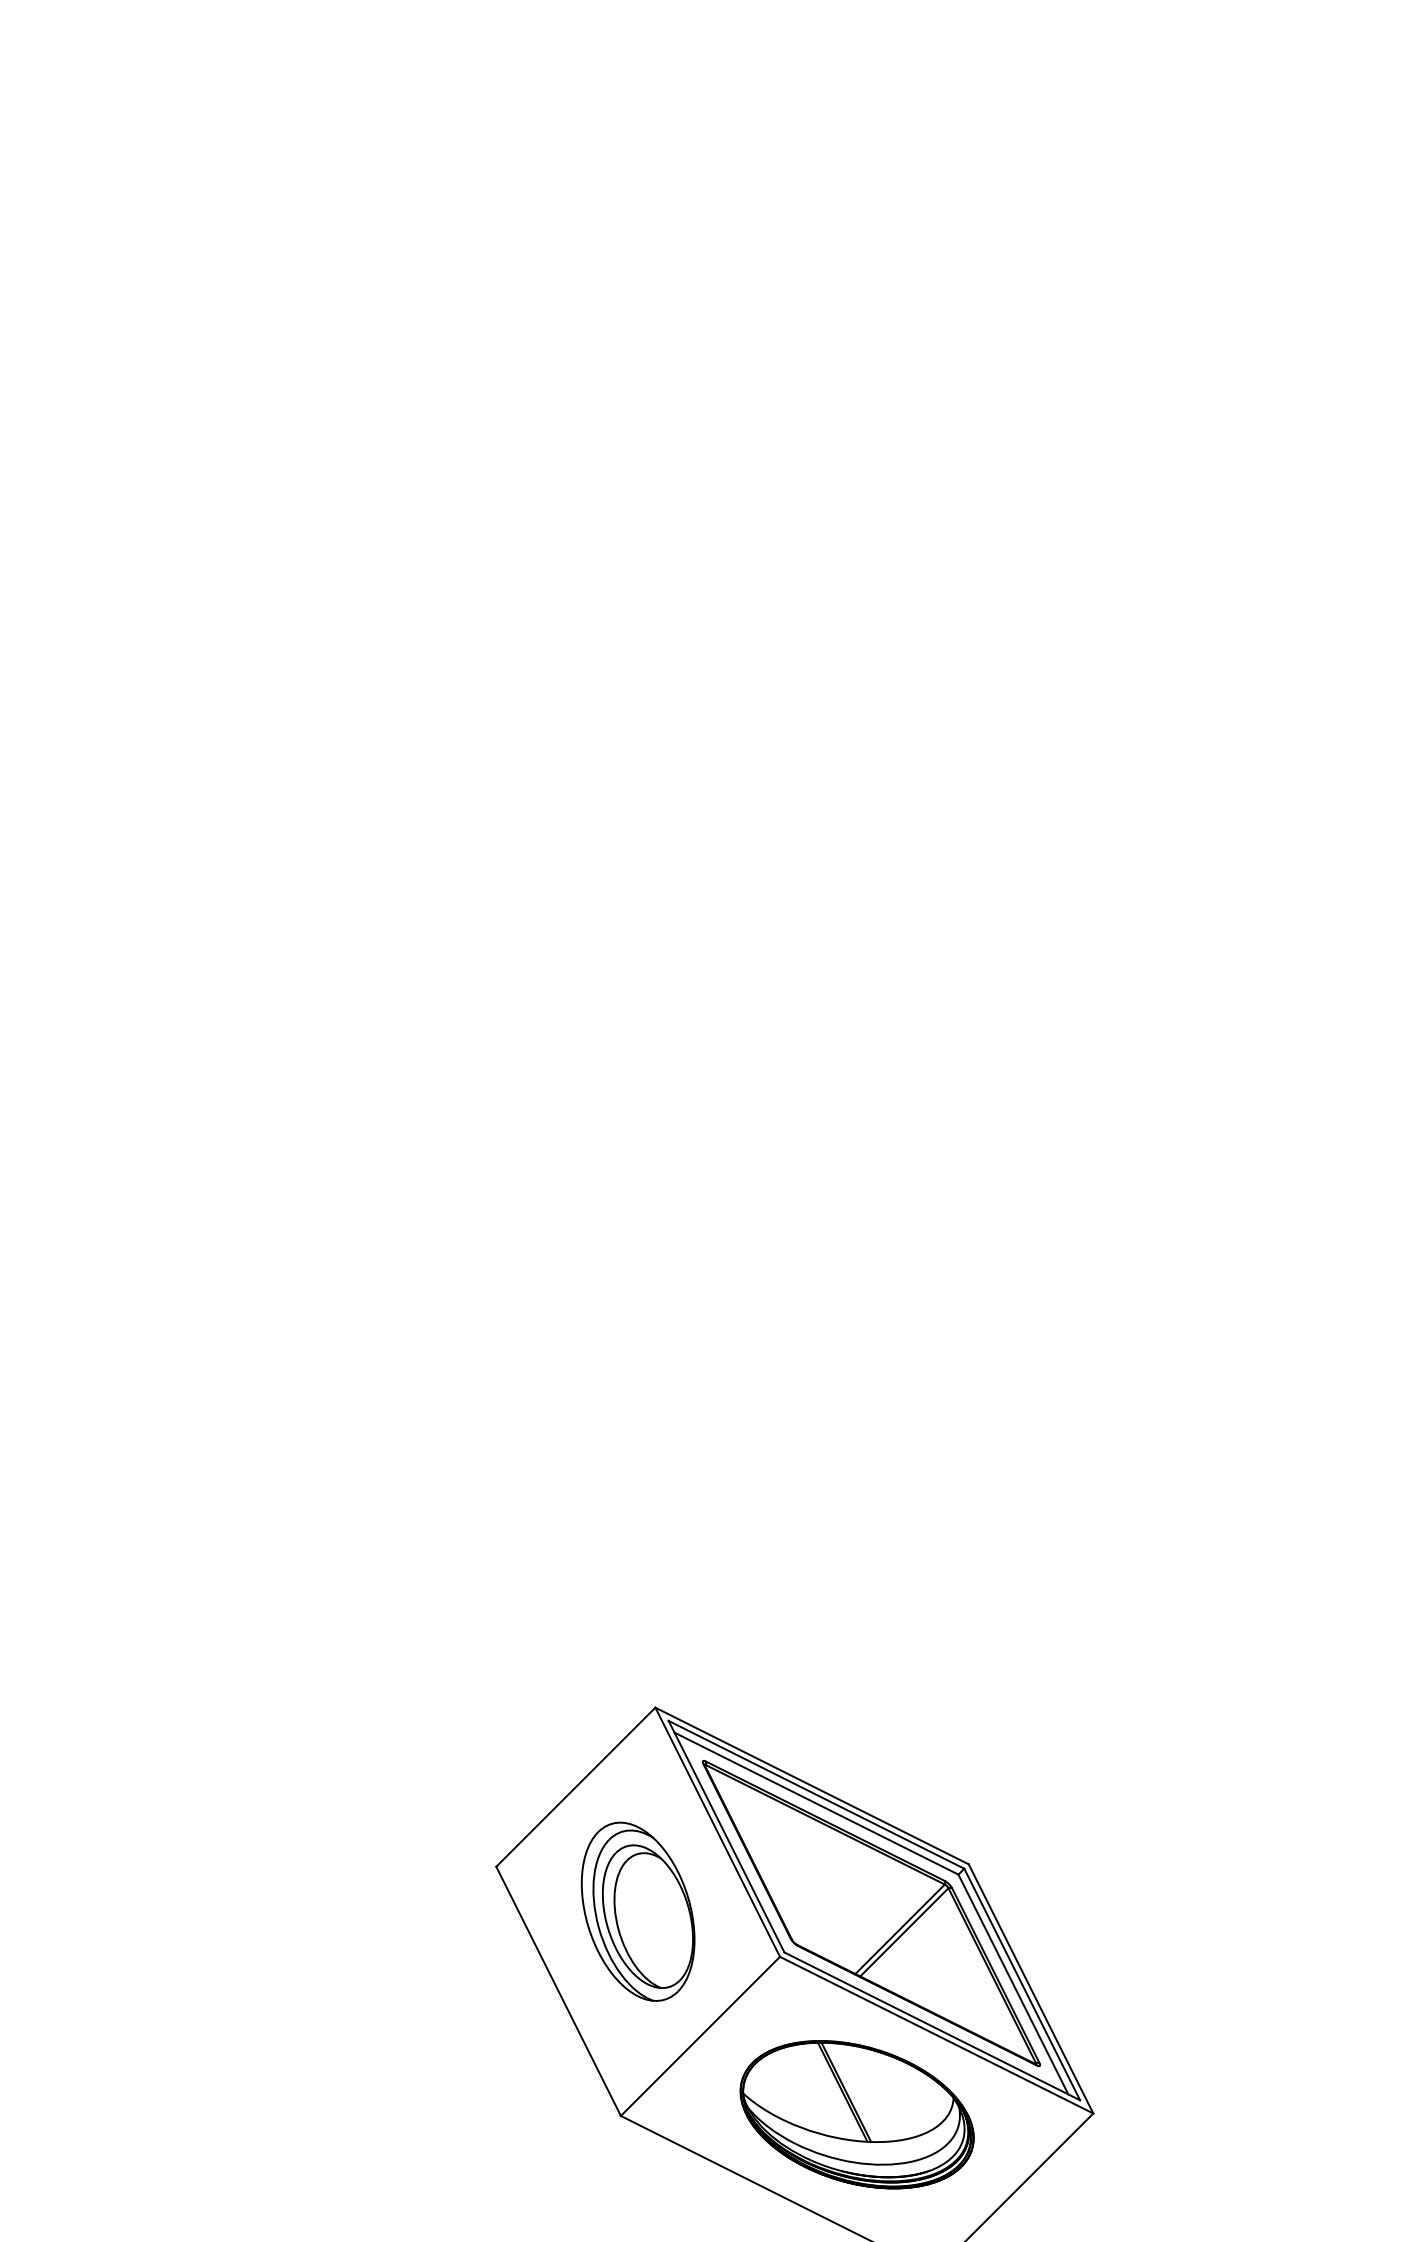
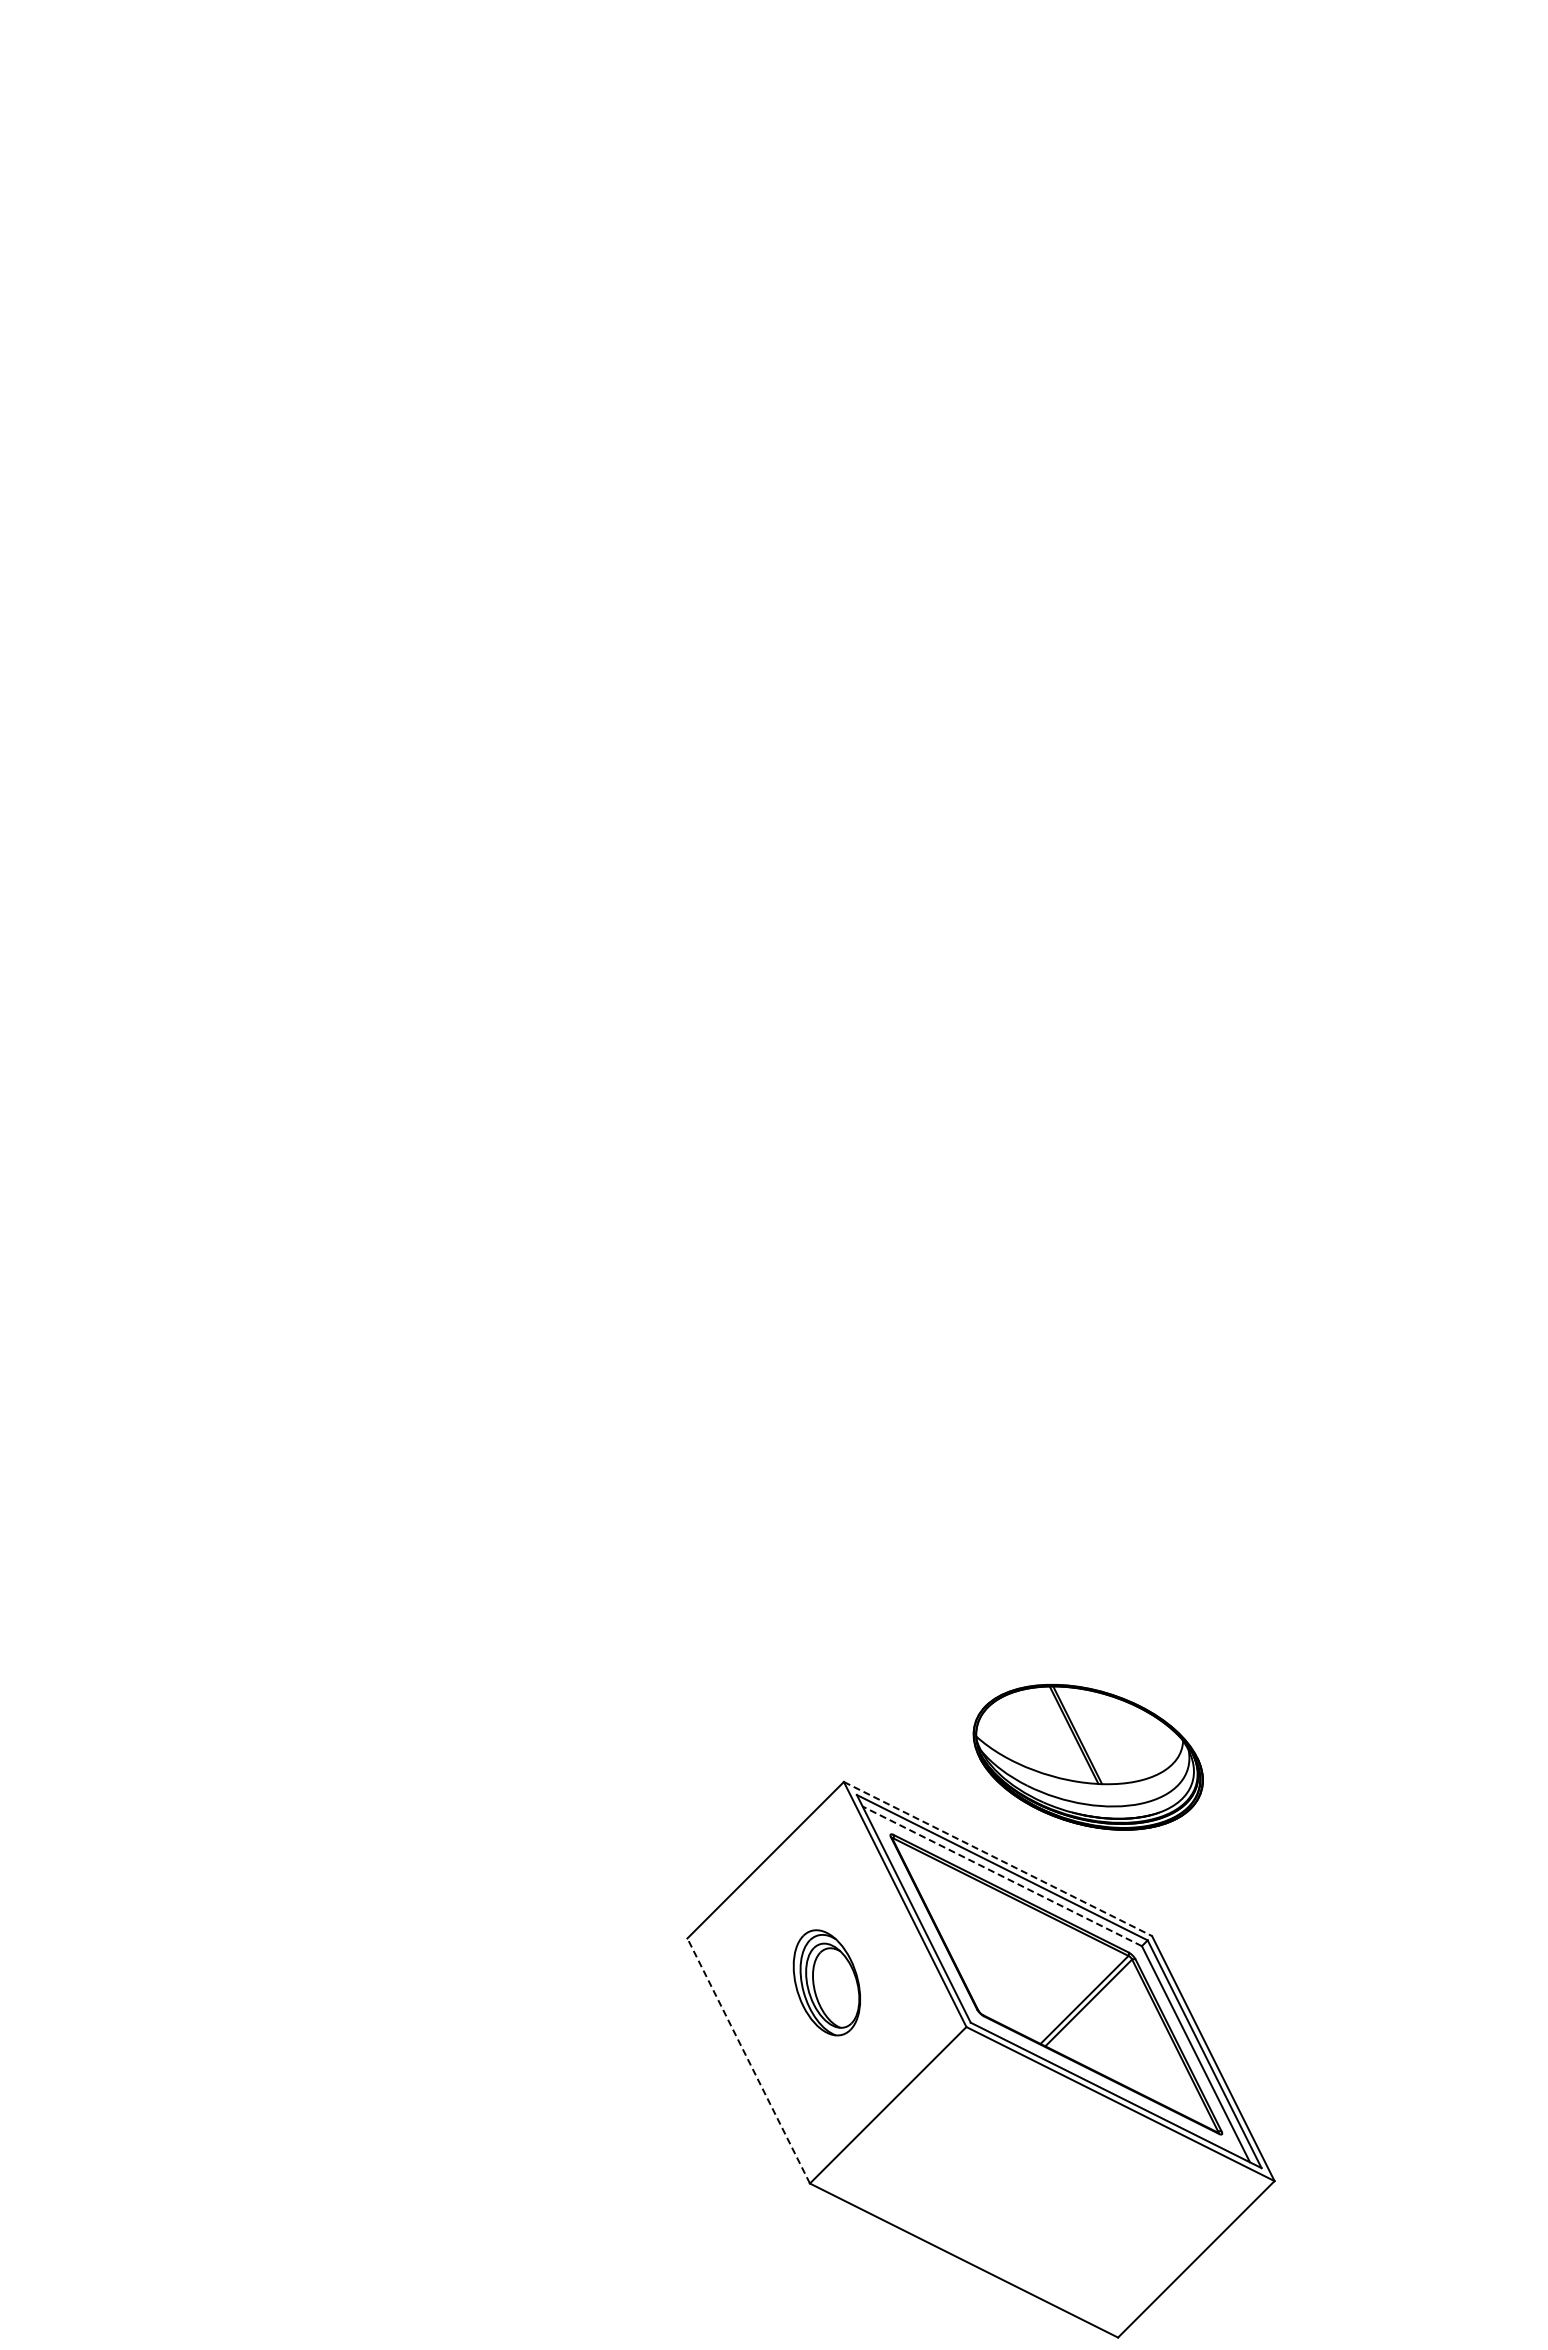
line: (812, 1786) -> (998, 1859), solid -> dashed
line: (815, 1803) -> (1001, 1876), solid -> dashed
part: (637, 1911) -> (826, 1982), size x0.6
line: (558, 1990) -> (748, 2060), solid -> dashed
part: (856, 2114) -> (1087, 1757), moved

